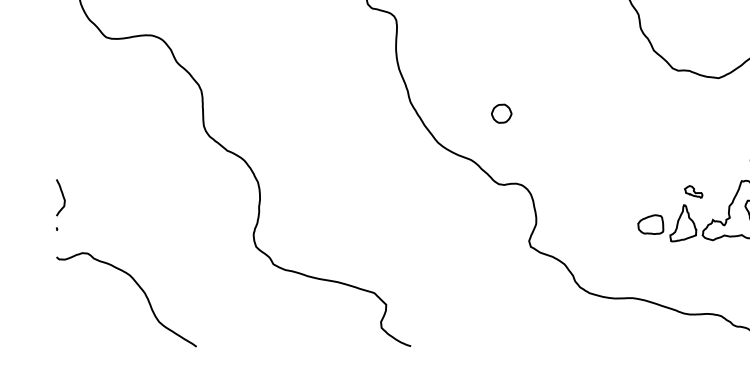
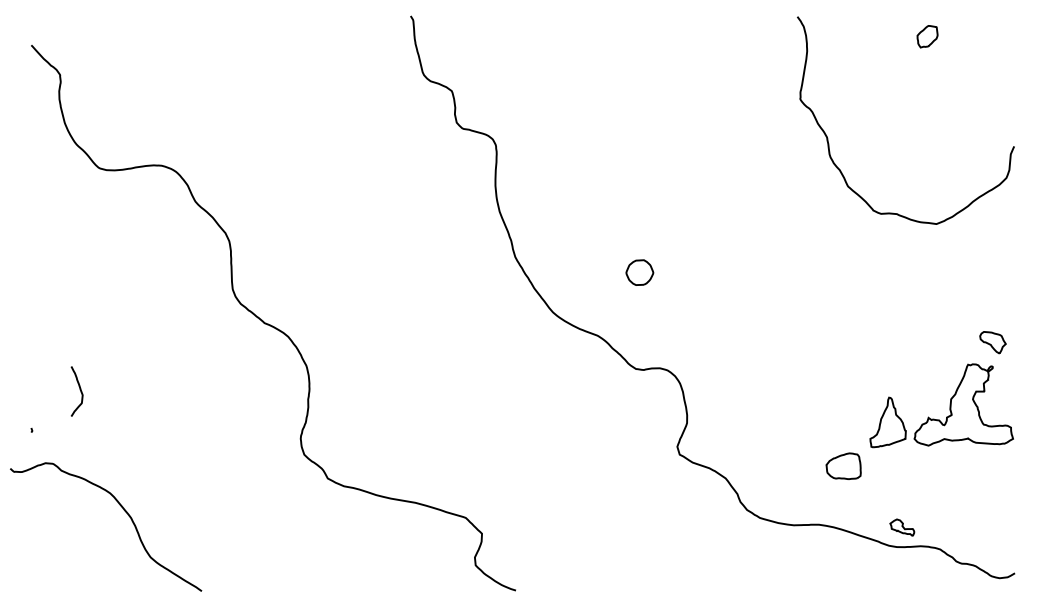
part: (693, 191) -> (902, 527), moved
curve: (62, 196) -> (79, 389), moved
part: (650, 224) -> (843, 465), moved
curve: (139, 287) -> (123, 510), moved

